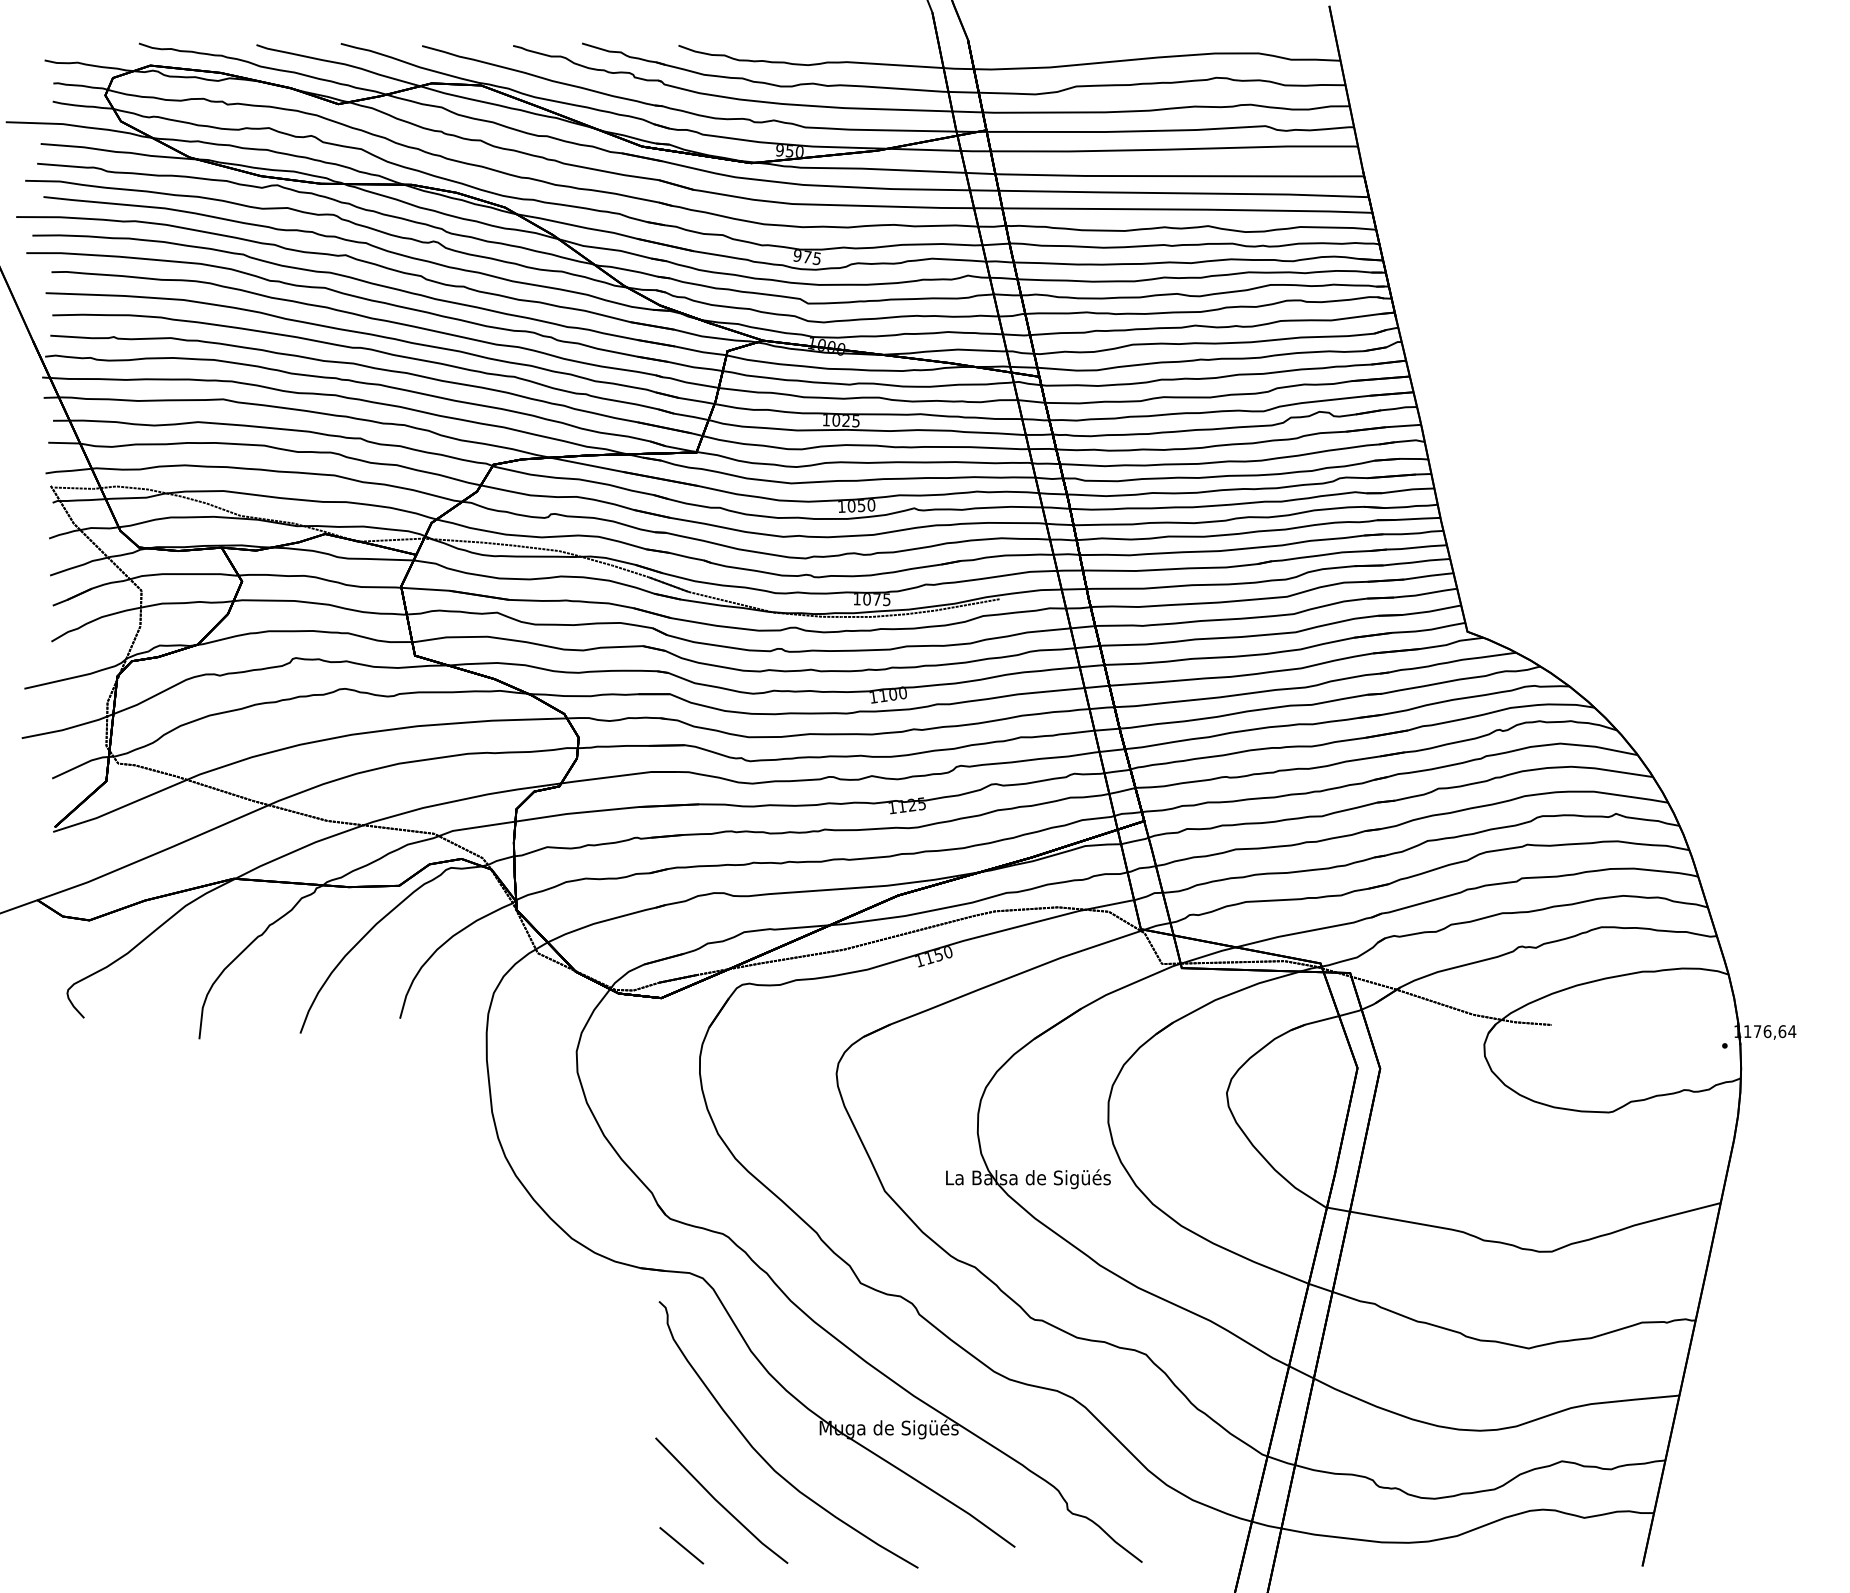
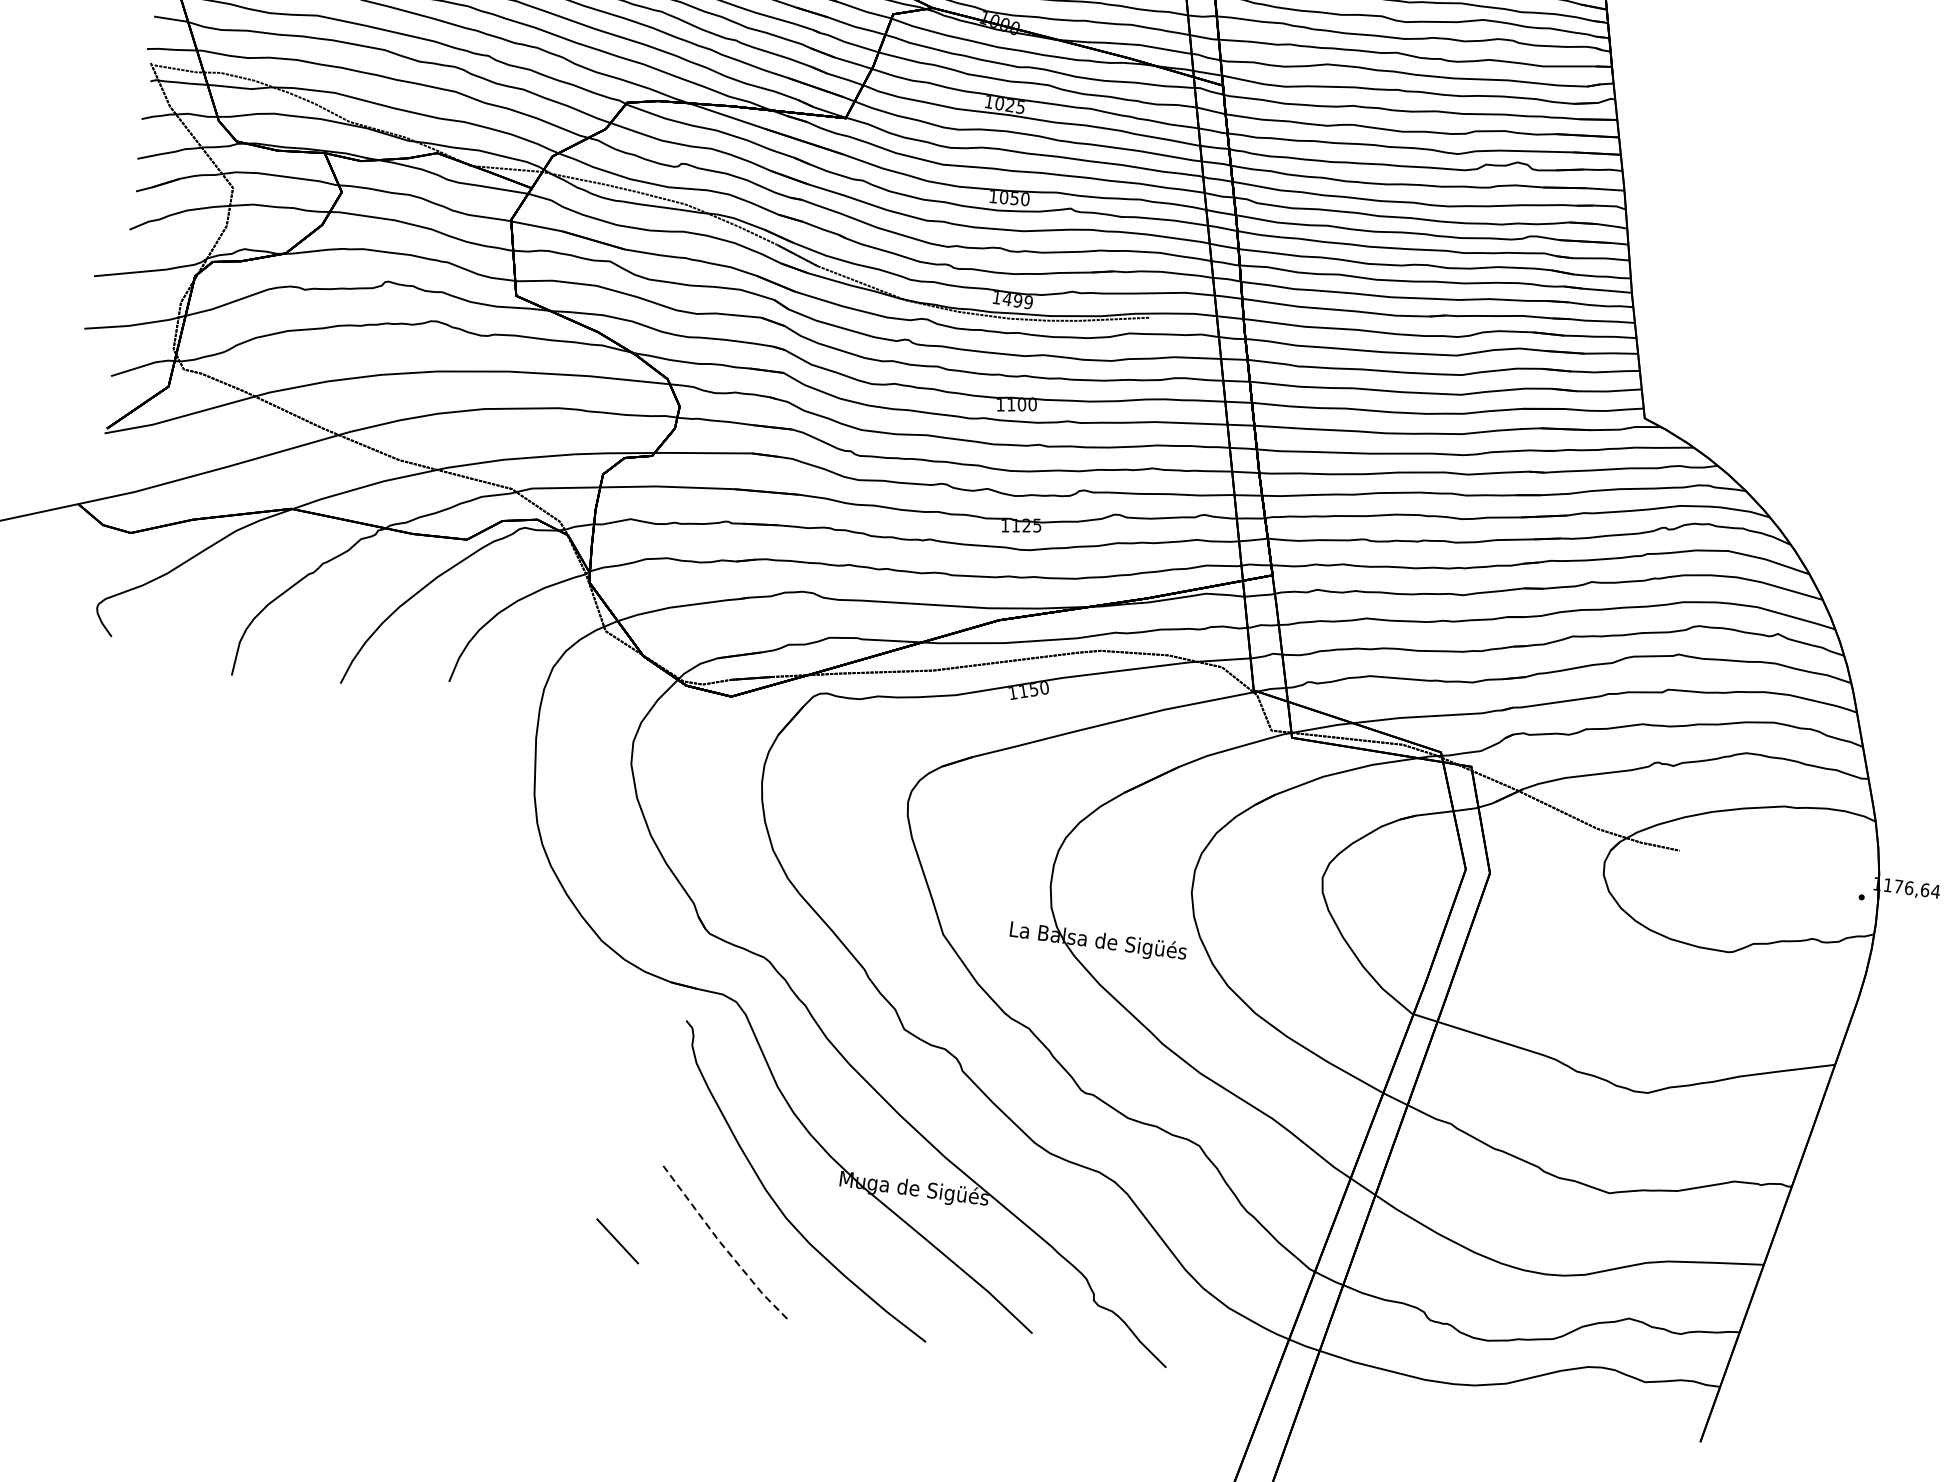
text: (876, 599) -> (1017, 300), 1075 -> 1499
line: (719, 1503) -> (722, 1245), solid -> dashed
line: (681, 1545) -> (617, 1241), moved

